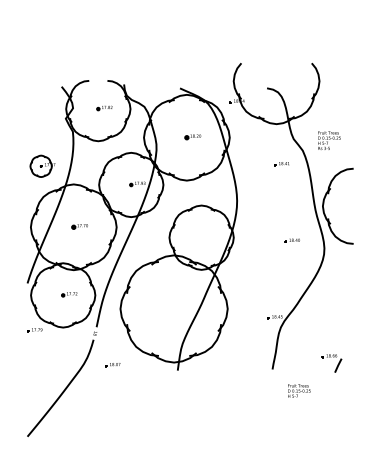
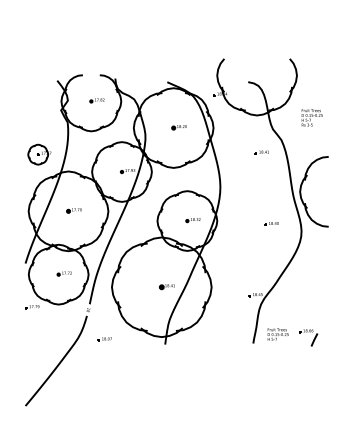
text: (328, 140) -> (311, 117), moved
part: (207, 237) -> (192, 220), added
part: (179, 309) -> (166, 287), added
text: (298, 390) -> (277, 334), moved

